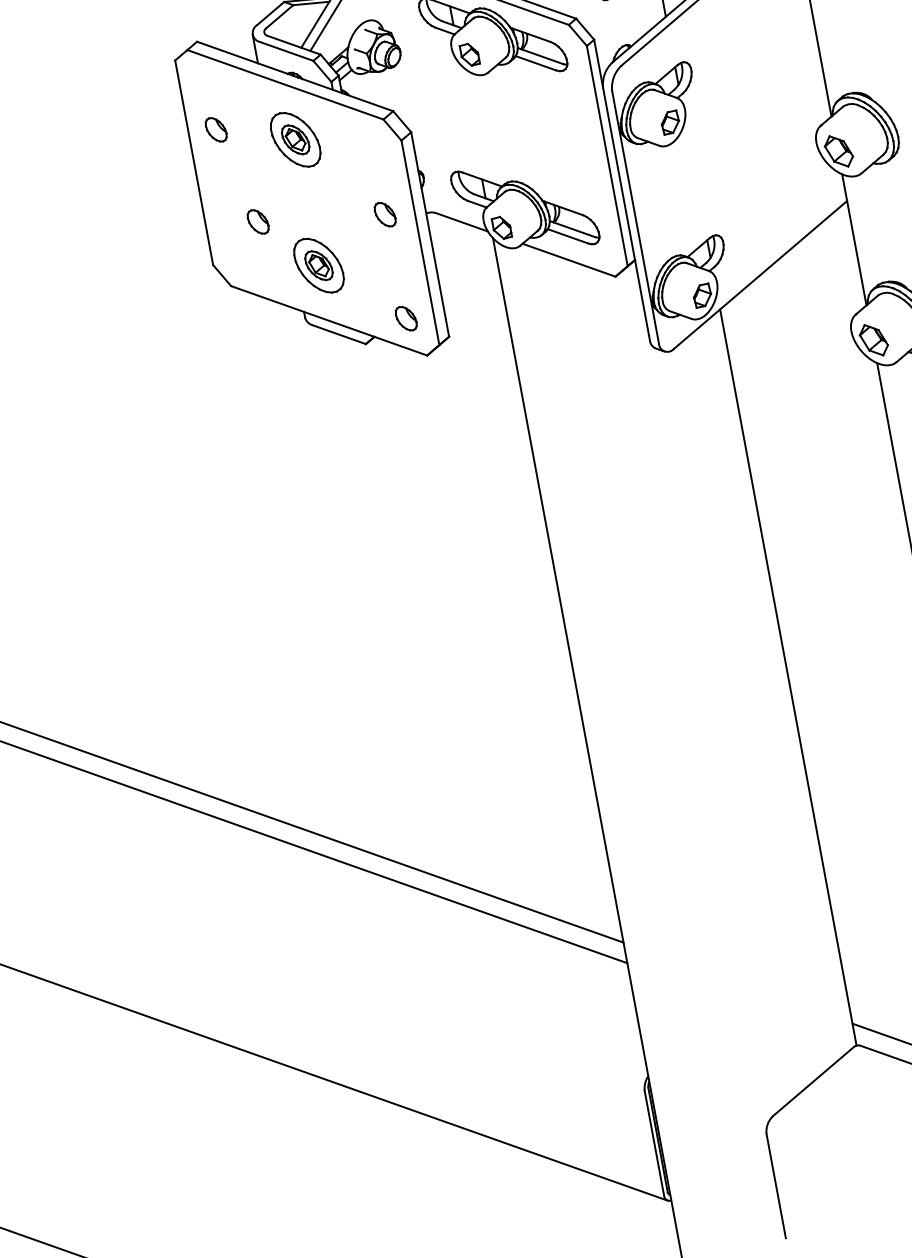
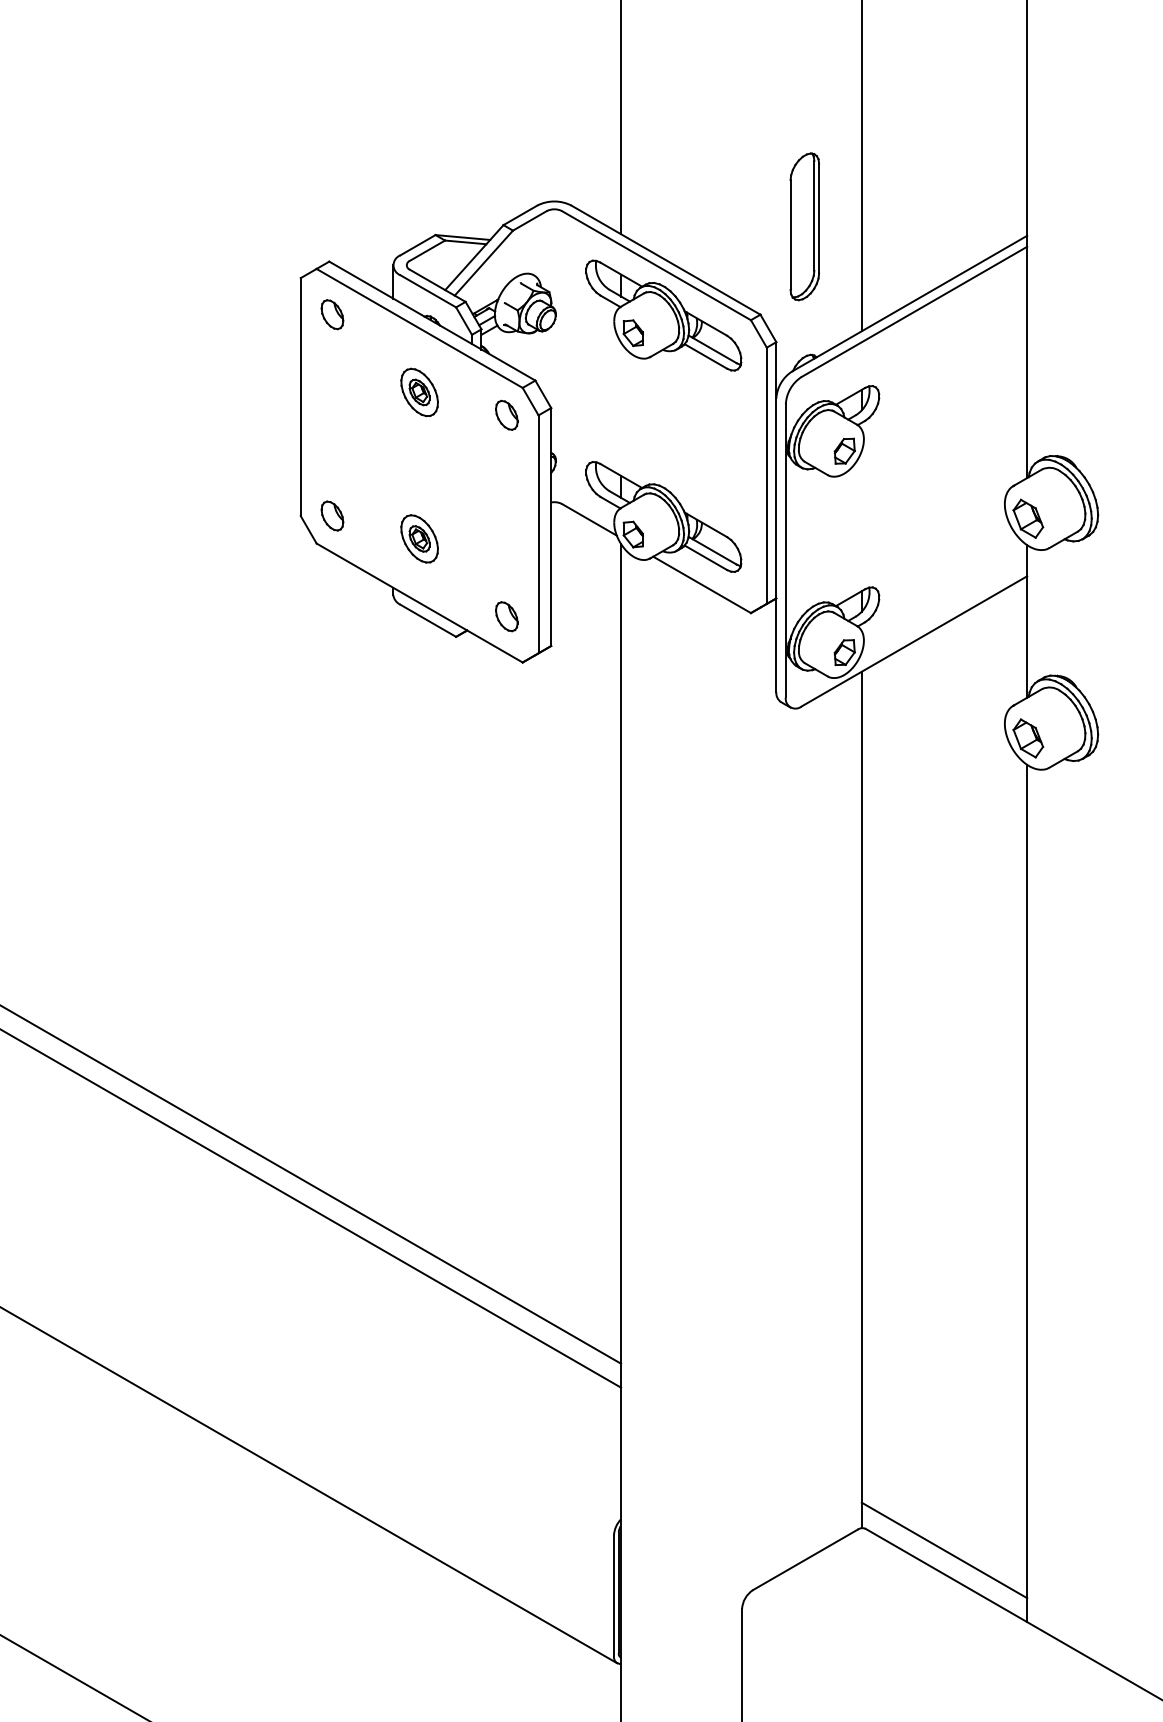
part: (216, 129) -> (332, 314), moved
part: (295, 139) -> (419, 392), size x0.71
part: (384, 214) -> (506, 414), moved
part: (258, 221) -> (332, 515), moved
part: (318, 265) -> (419, 538), size x0.71

